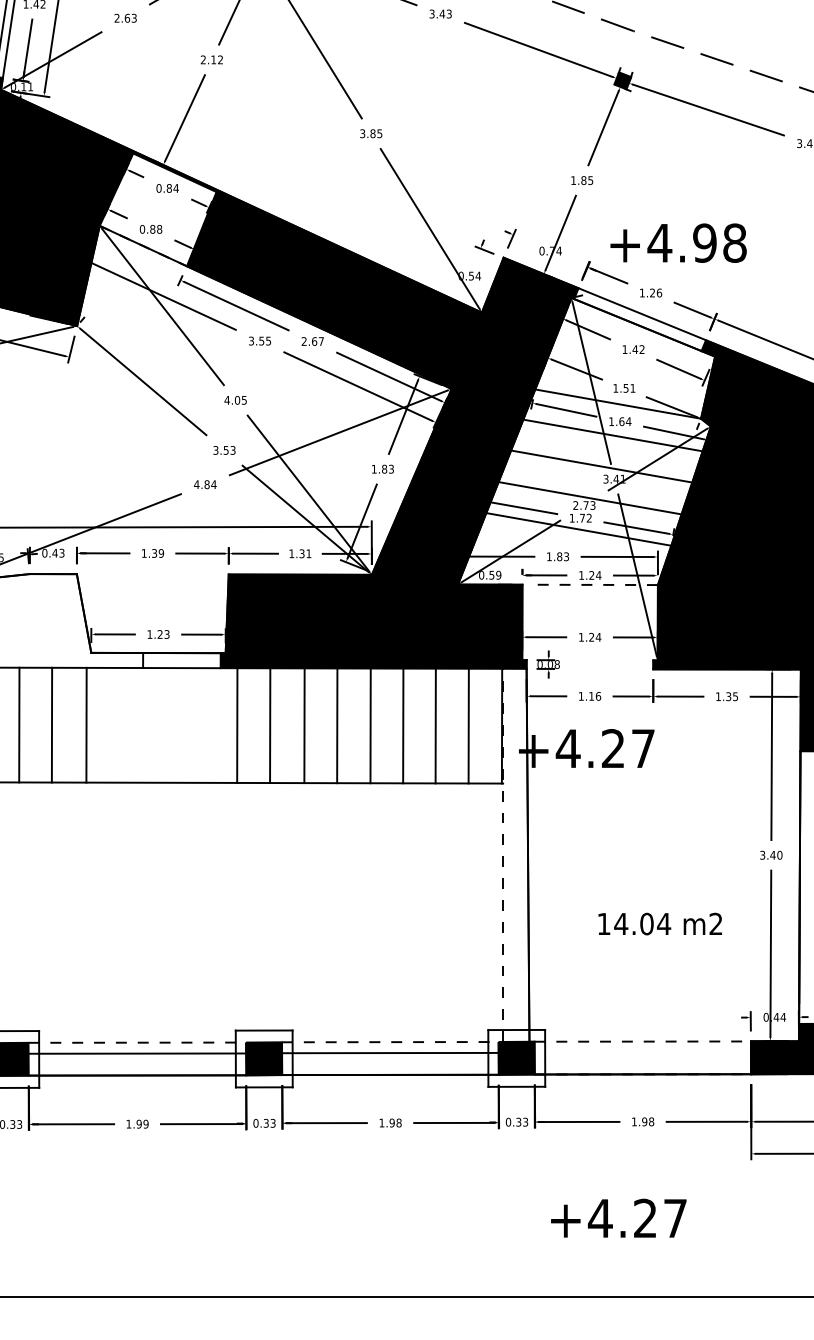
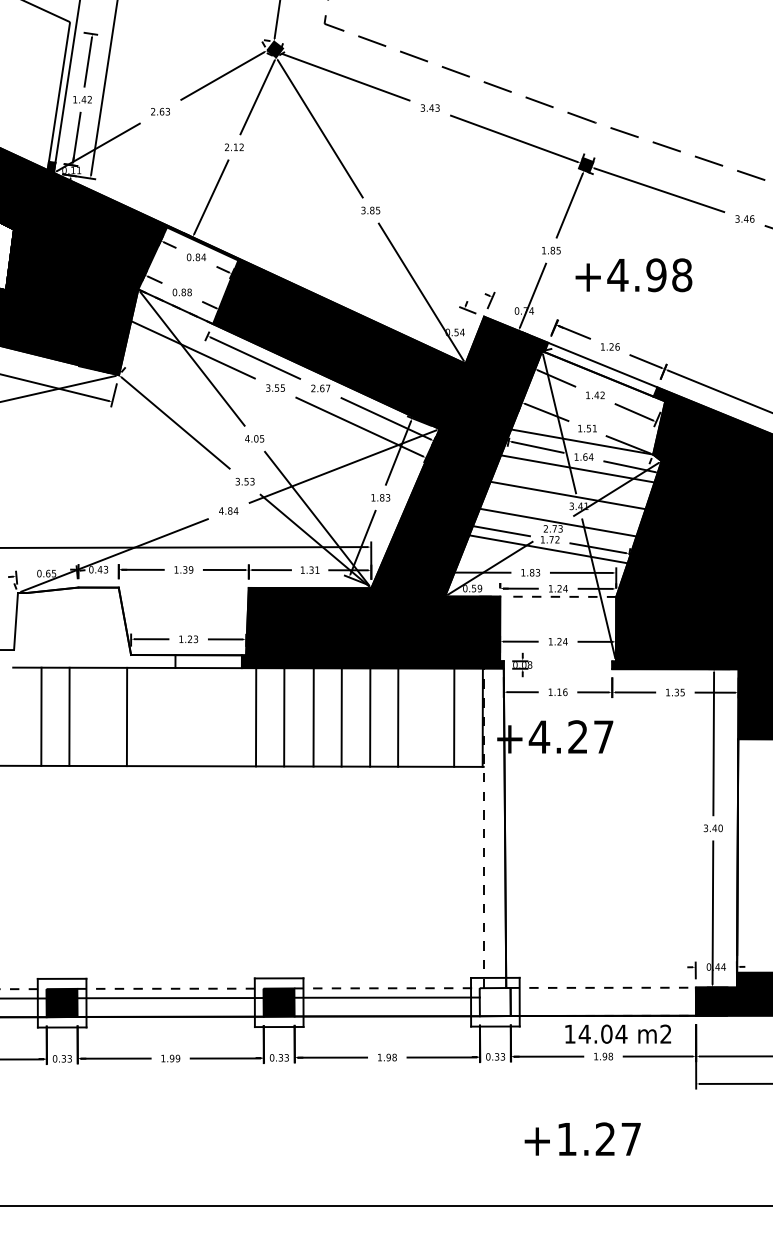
text: (678, 243) -> (633, 275), moved
line: (52, 724) -> (97, 716), removed
line: (435, 725) -> (425, 717), removed
text: (660, 923) -> (618, 1033), moved
fill: (515, 1057) -> (494, 1001), removed
text: (599, 1218) -> (566, 1139), +4.27 -> +1.27

